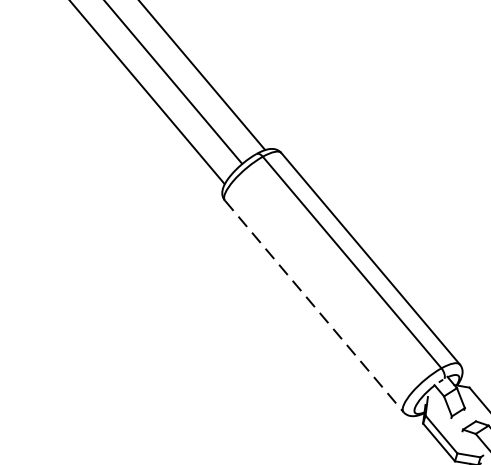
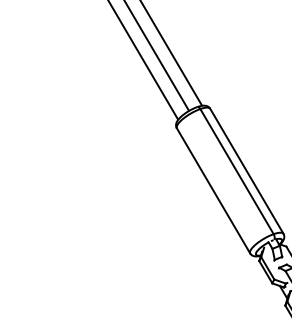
line: (314, 305) -> (213, 190), dashed -> solid

